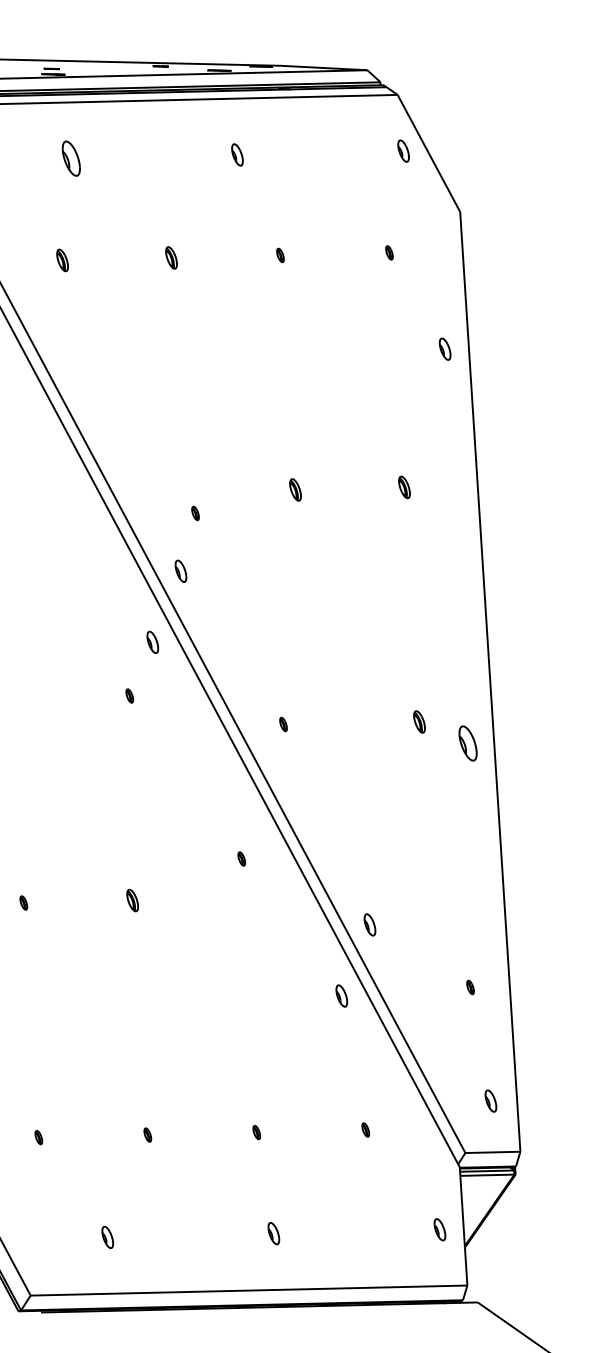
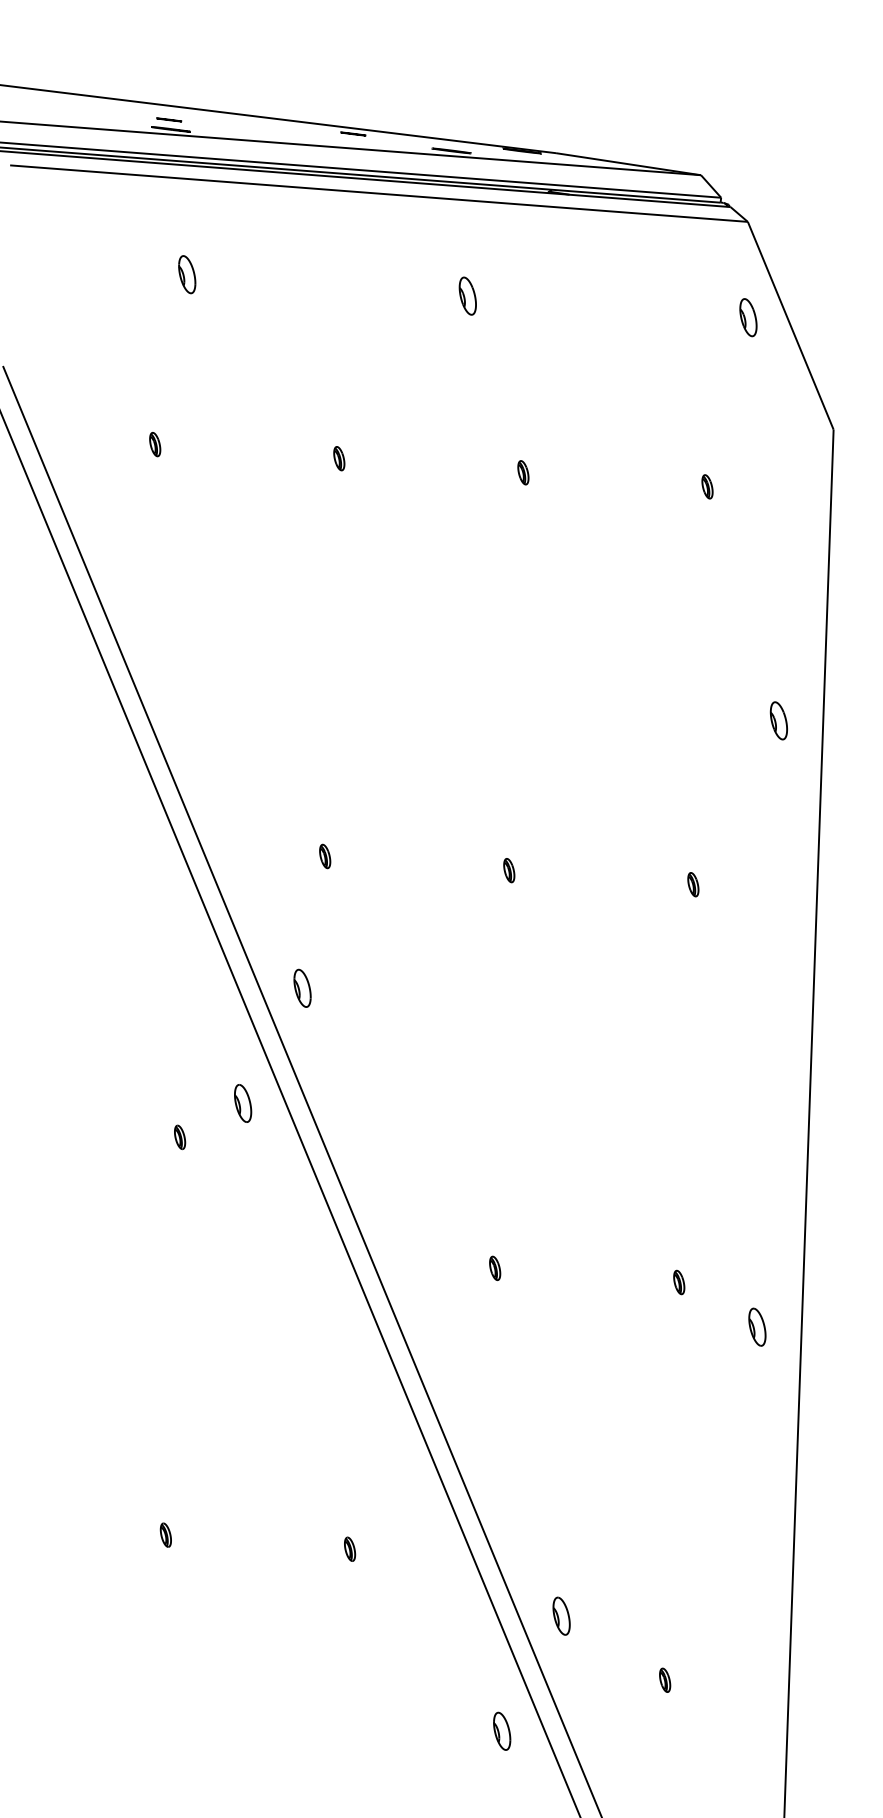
part: (71, 158) -> (187, 274), size x0.62
part: (171, 257) -> (339, 457), size x0.62
part: (62, 260) -> (155, 444), size x0.62
part: (444, 348) -> (777, 719), moved
part: (404, 487) -> (693, 884), size x0.62
part: (295, 489) -> (509, 869), size x0.62
part: (195, 513) -> (325, 856), moved
part: (129, 695) -> (179, 1136), moved
part: (419, 721) -> (679, 1281), size x0.62
part: (283, 724) -> (495, 1268), moved
part: (467, 743) -> (756, 1326), size x0.62
part: (241, 858) -> (349, 1548), moved
part: (132, 900) -> (165, 1535), size x0.62
part: (470, 987) -> (665, 1680), moved

